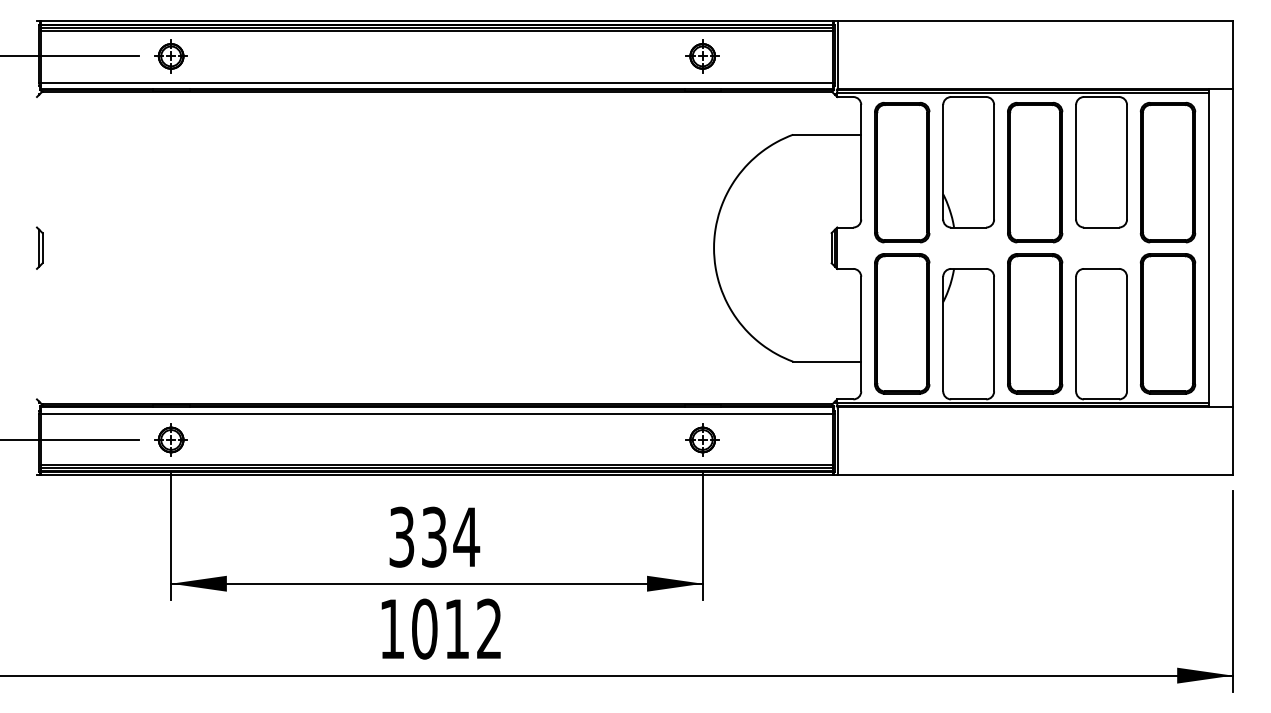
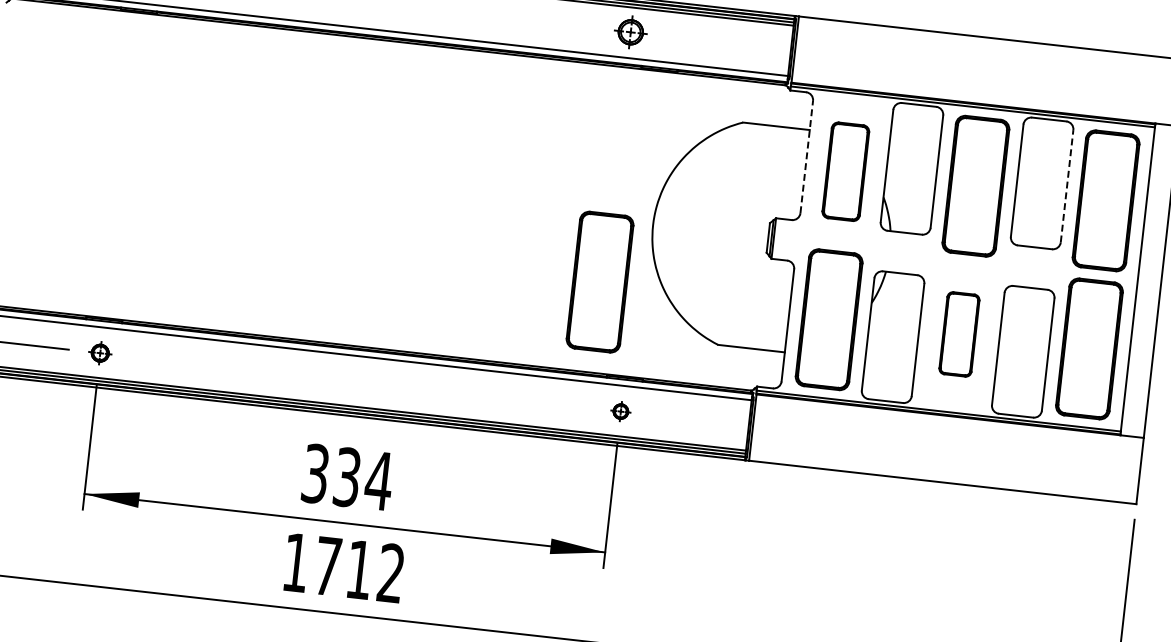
part: (702, 56) -> (630, 32), moved
line: (861, 161) -> (807, 156), solid -> dashed
line: (1127, 161) -> (1067, 185), solid -> dashed
part: (902, 172) -> (846, 171), size x0.7
part: (666, 311) -> (599, 281), added
part: (1035, 323) -> (959, 334), size x0.6
part: (170, 439) -> (99, 352), size x0.7
part: (702, 439) -> (620, 411), size x0.6
text: (424, 628) -> (327, 565), 1012 -> 1712

